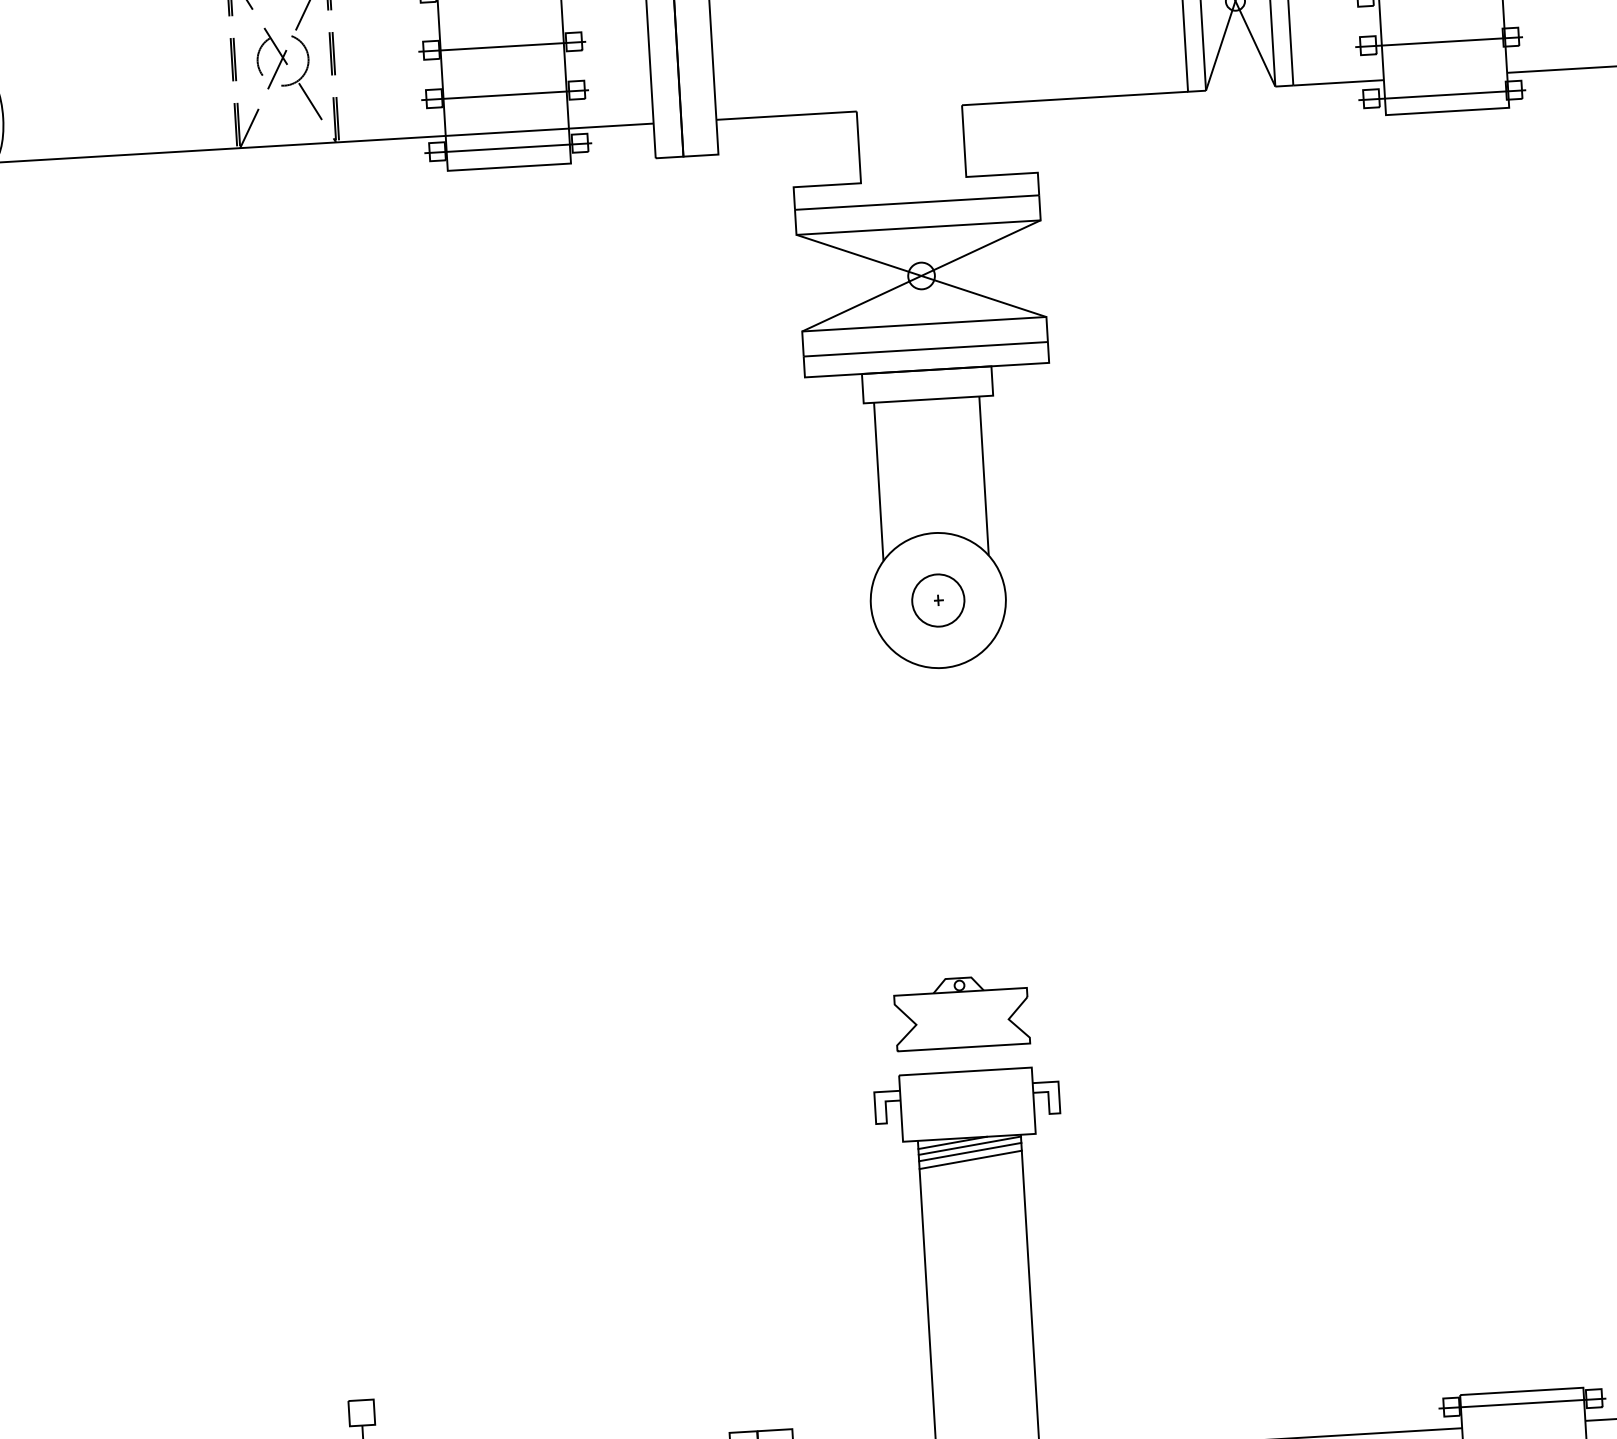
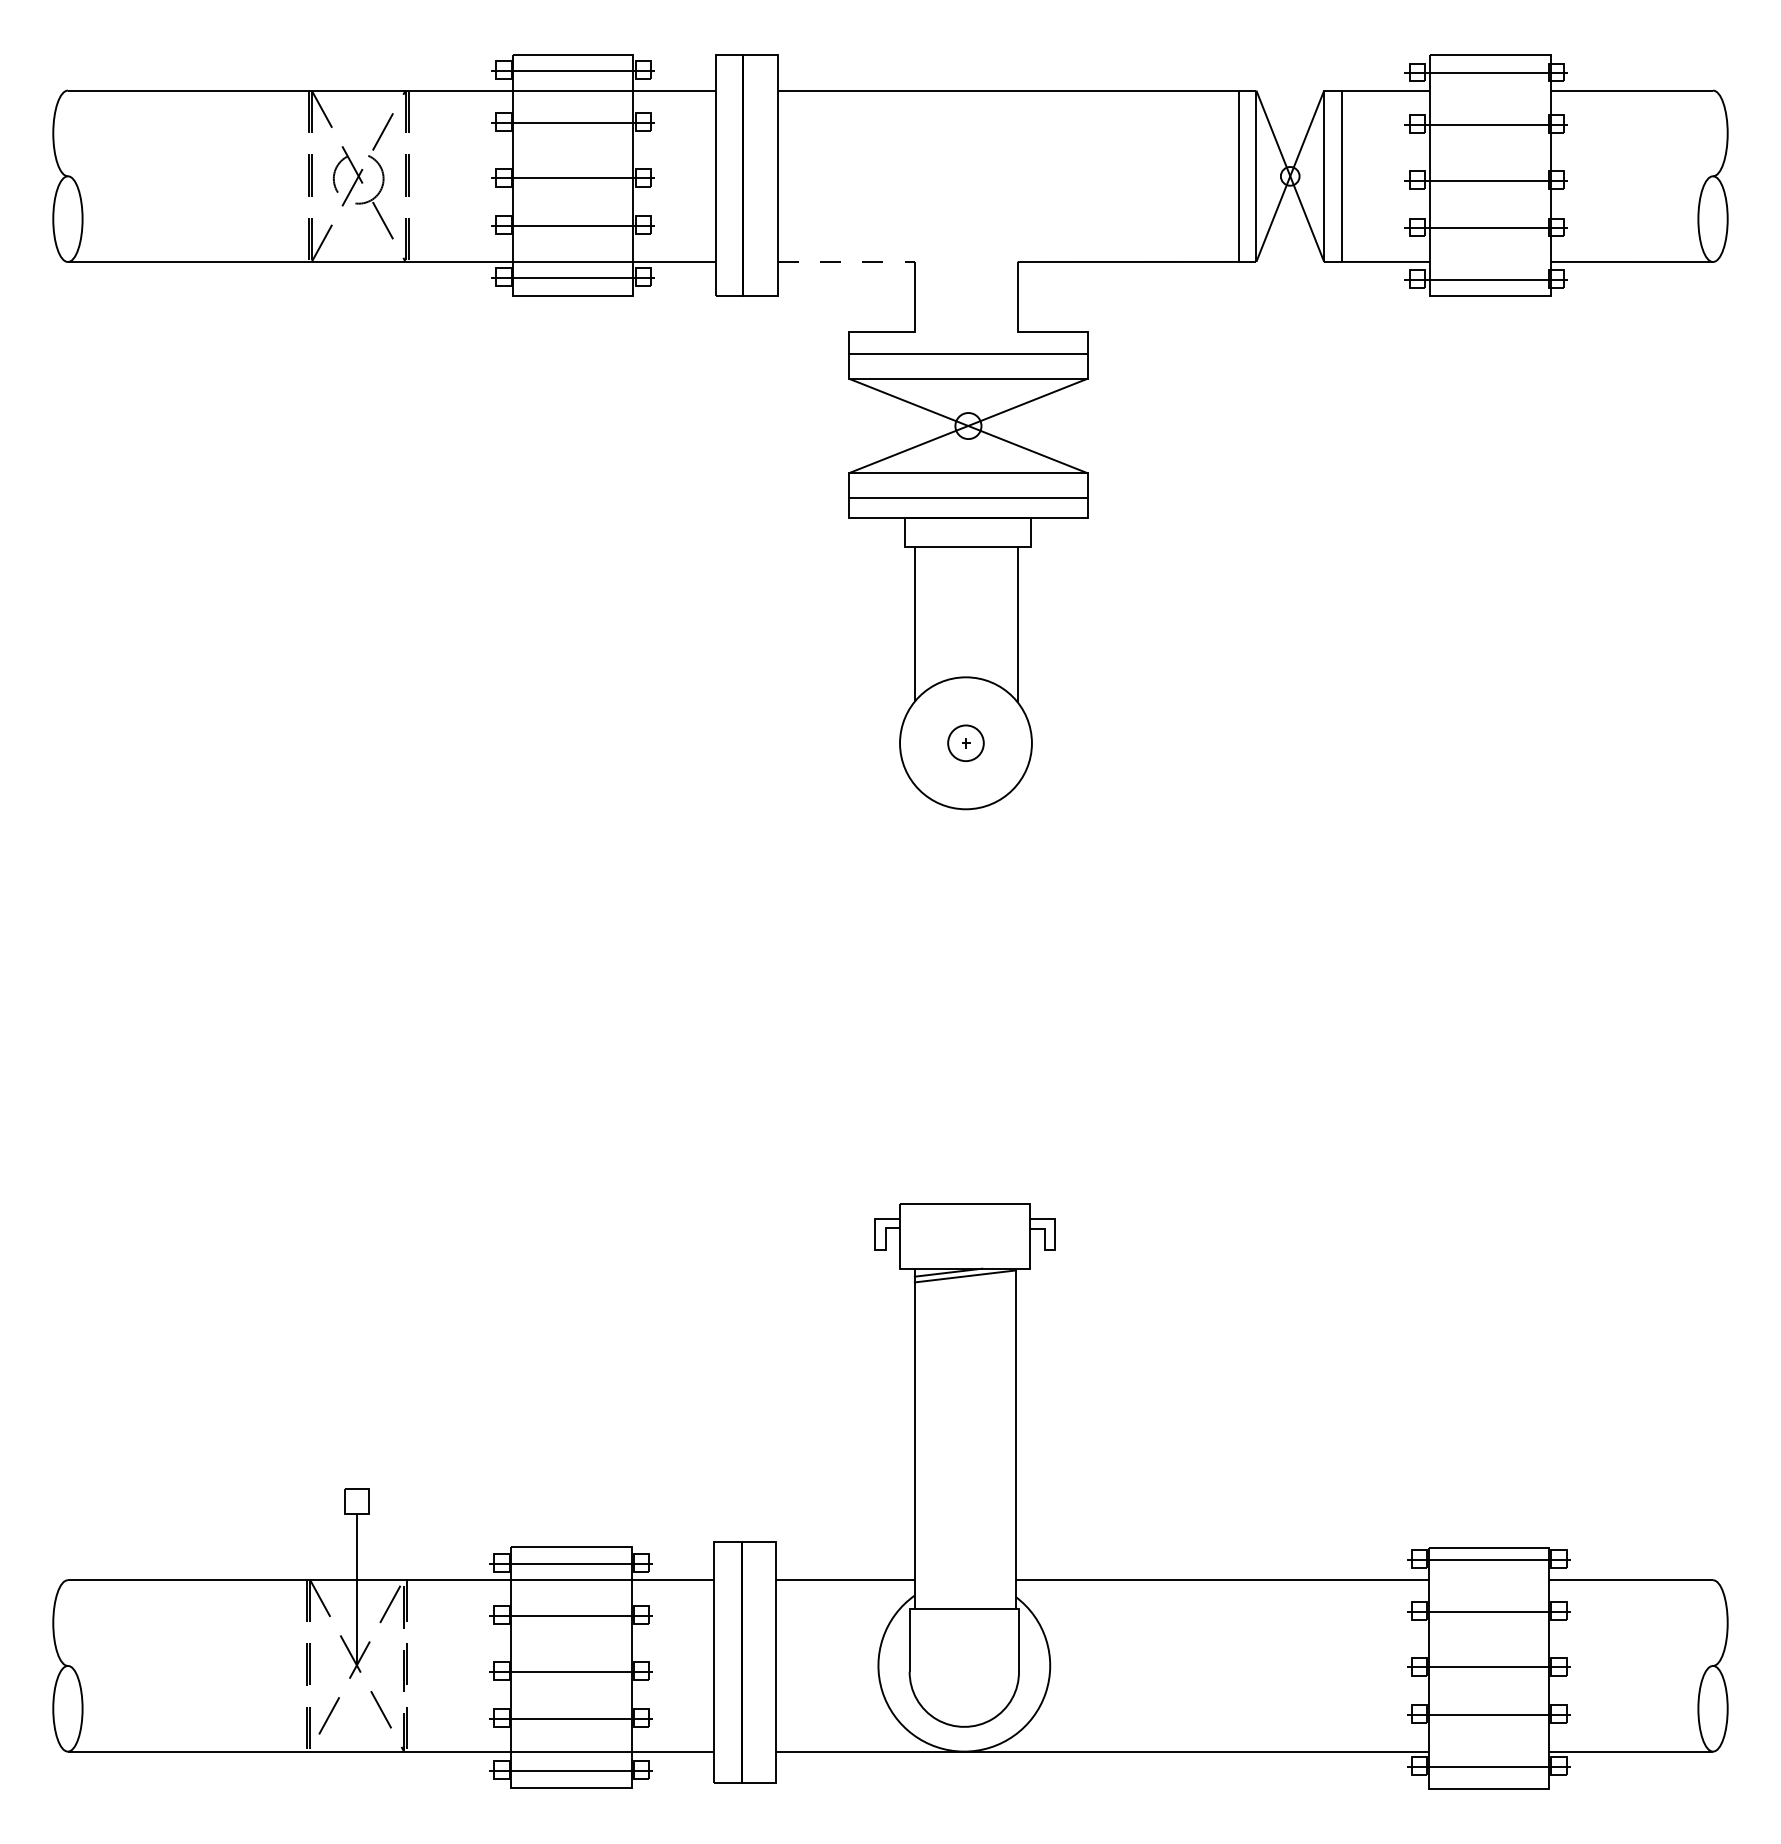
line: (786, 116) -> (846, 262), solid -> dashed
circle: (937, 599) -> (965, 742), size x0.7
part: (961, 1012) -> (964, 1146), removed
line: (969, 1151) -> (964, 1282), removed
line: (970, 1160) -> (964, 1290), removed

